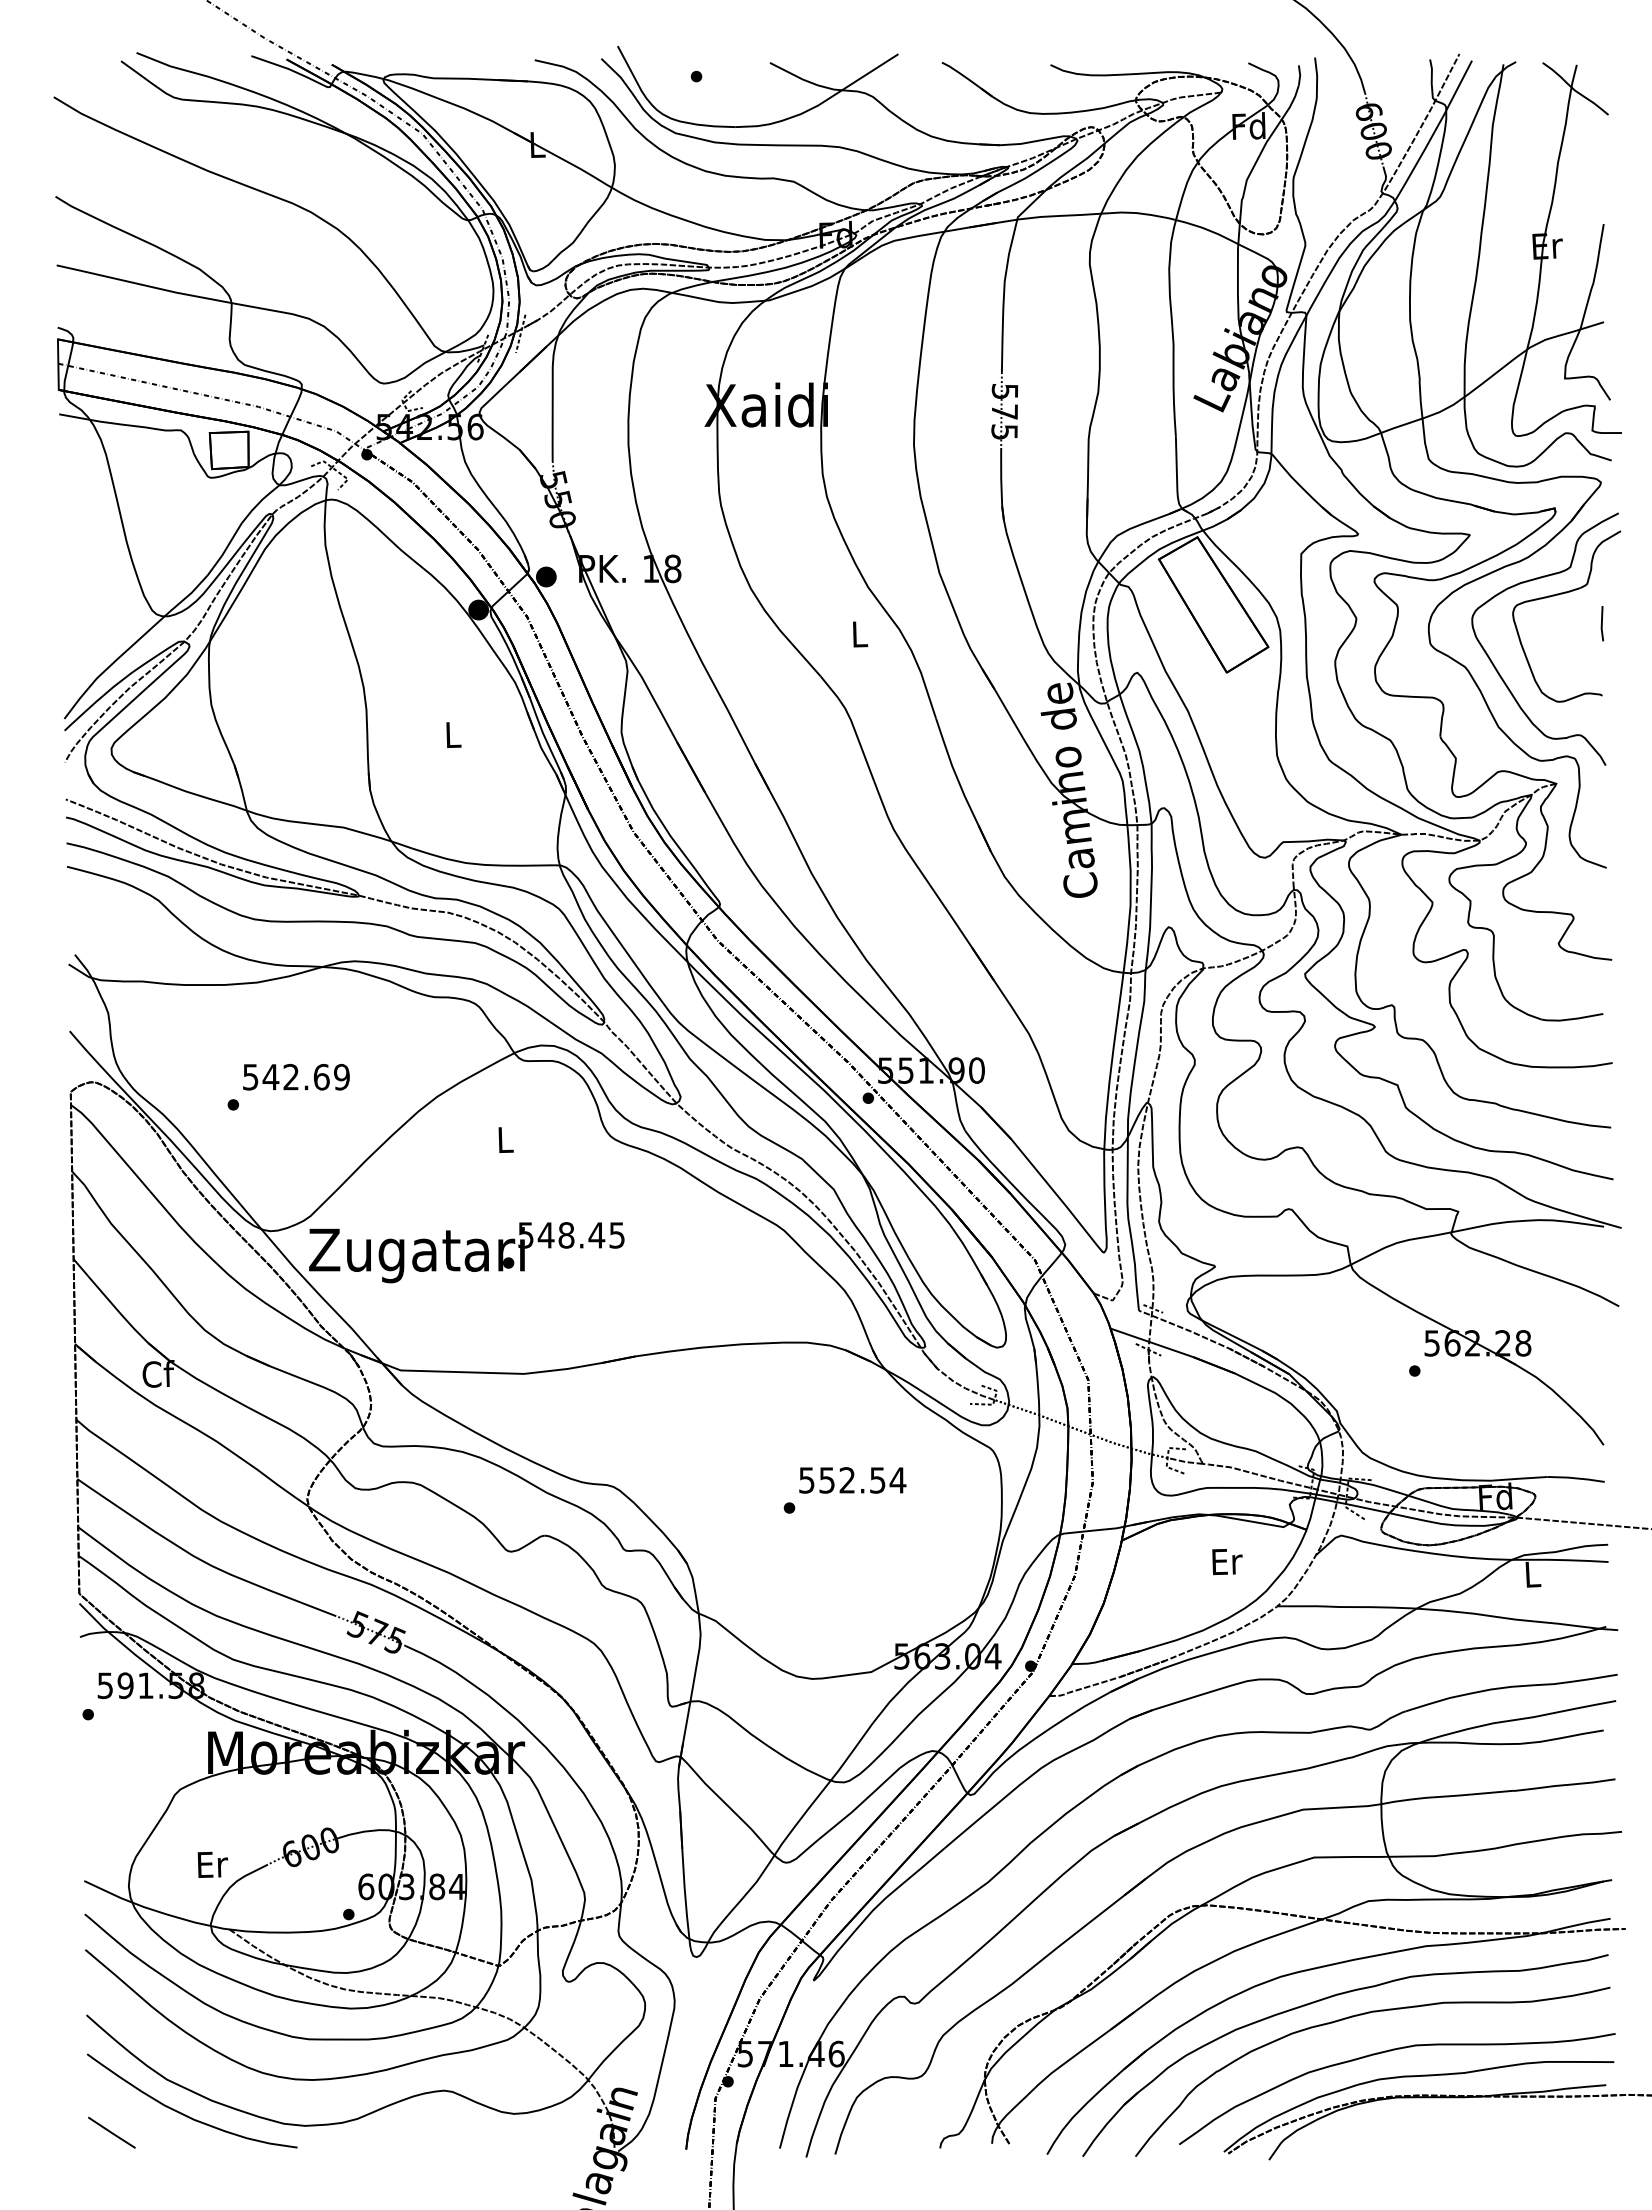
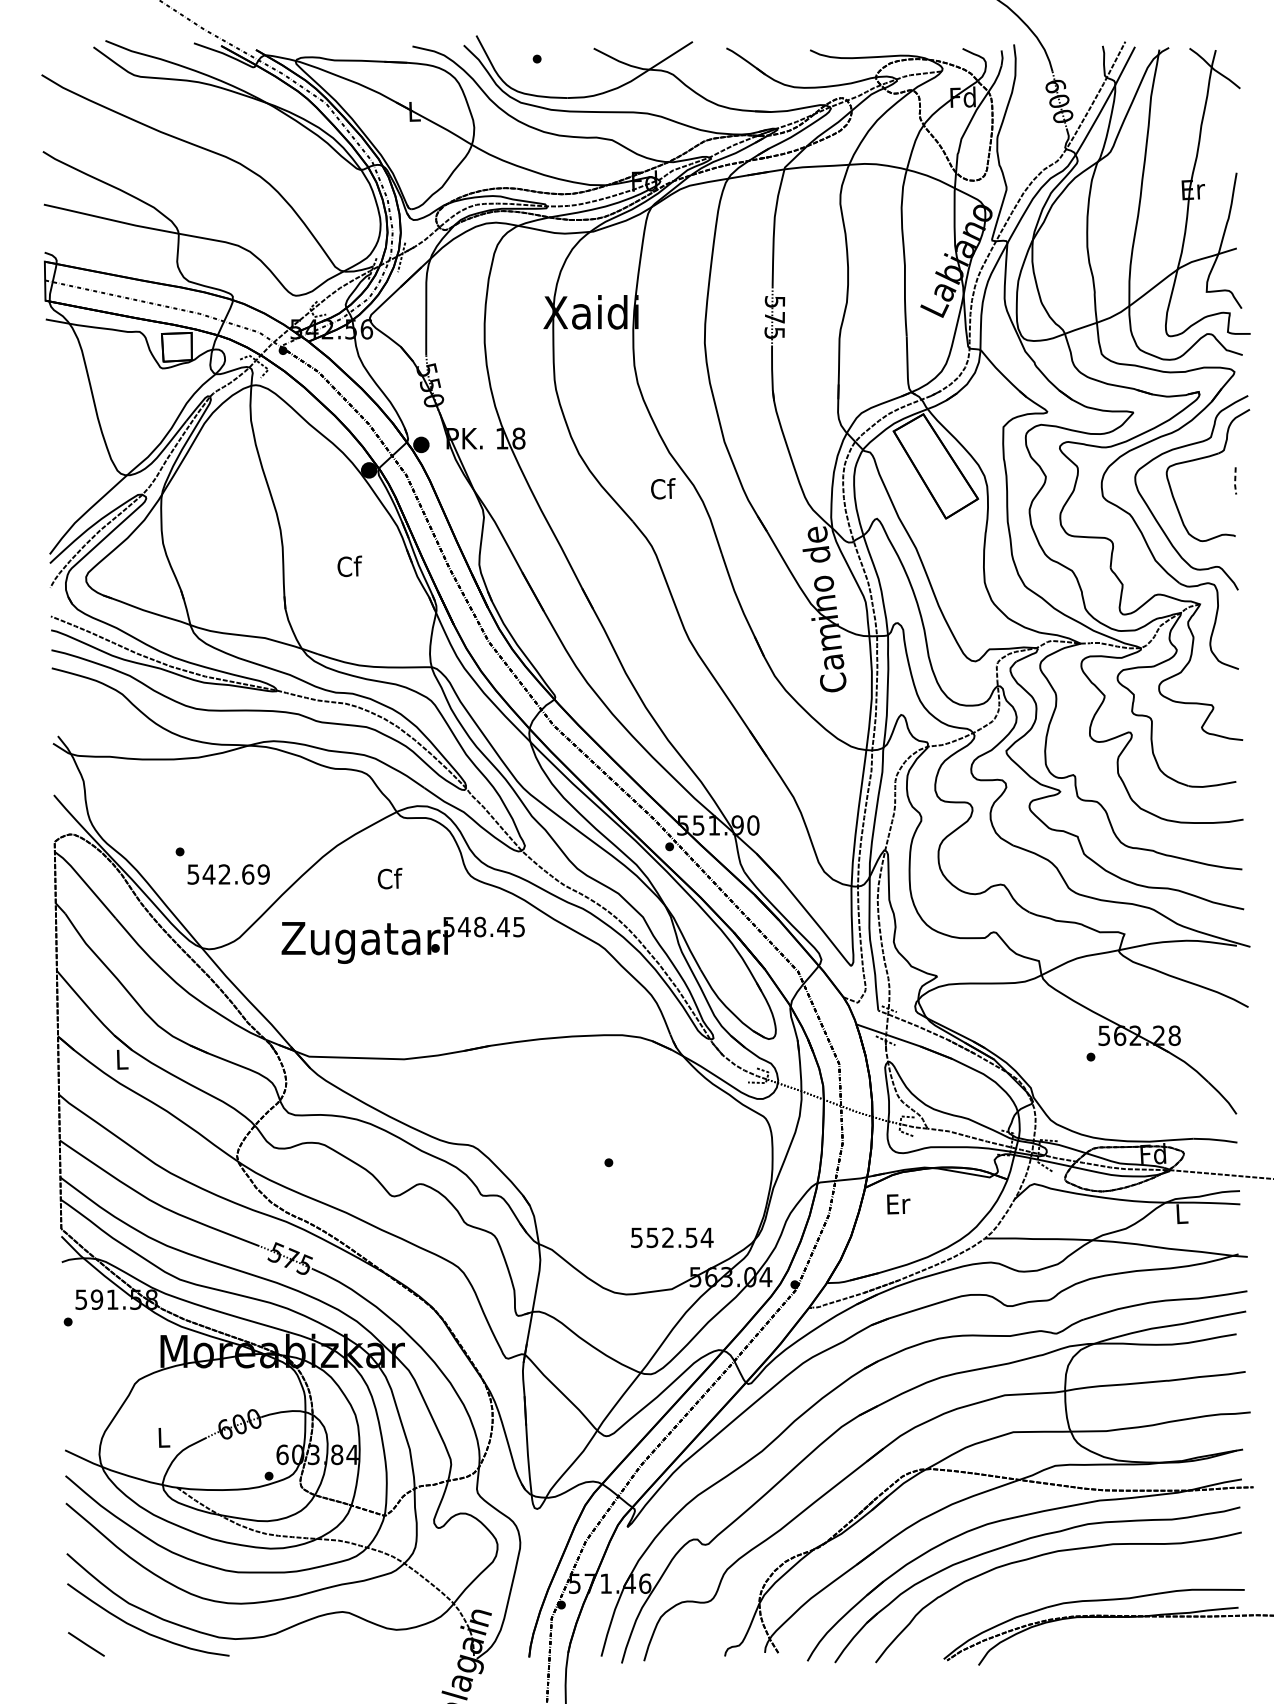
line: (1601, 624) -> (1234, 481), solid -> dashed
text: (859, 633) -> (662, 488), L -> Cf
text: (453, 734) -> (349, 566), L -> Cf
text: (296, 1076) -> (228, 873), moved
text: (505, 1139) -> (389, 878), L -> Cf
text: (466, 1252) -> (403, 940), moved
text: (158, 1373) -> (122, 1059), Cf -> L
text: (852, 1480) -> (672, 1237), moved
text: (1227, 1562) -> (898, 1204), moved
text: (212, 1864) -> (163, 1437), Er -> L
curve: (1391, 2051) -> (1073, 1581), removed

